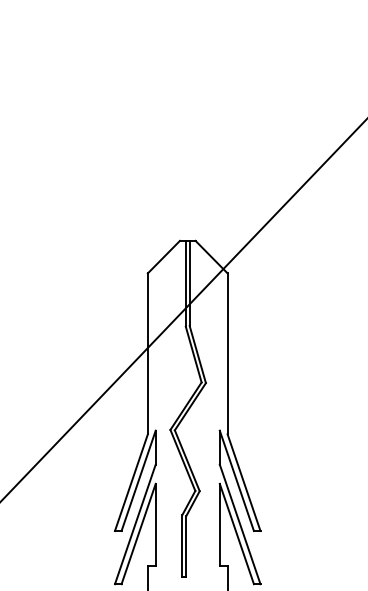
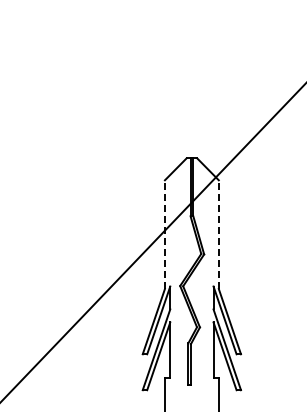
line: (147, 353) -> (164, 234), solid -> dashed
line: (227, 353) -> (218, 234), solid -> dashed

